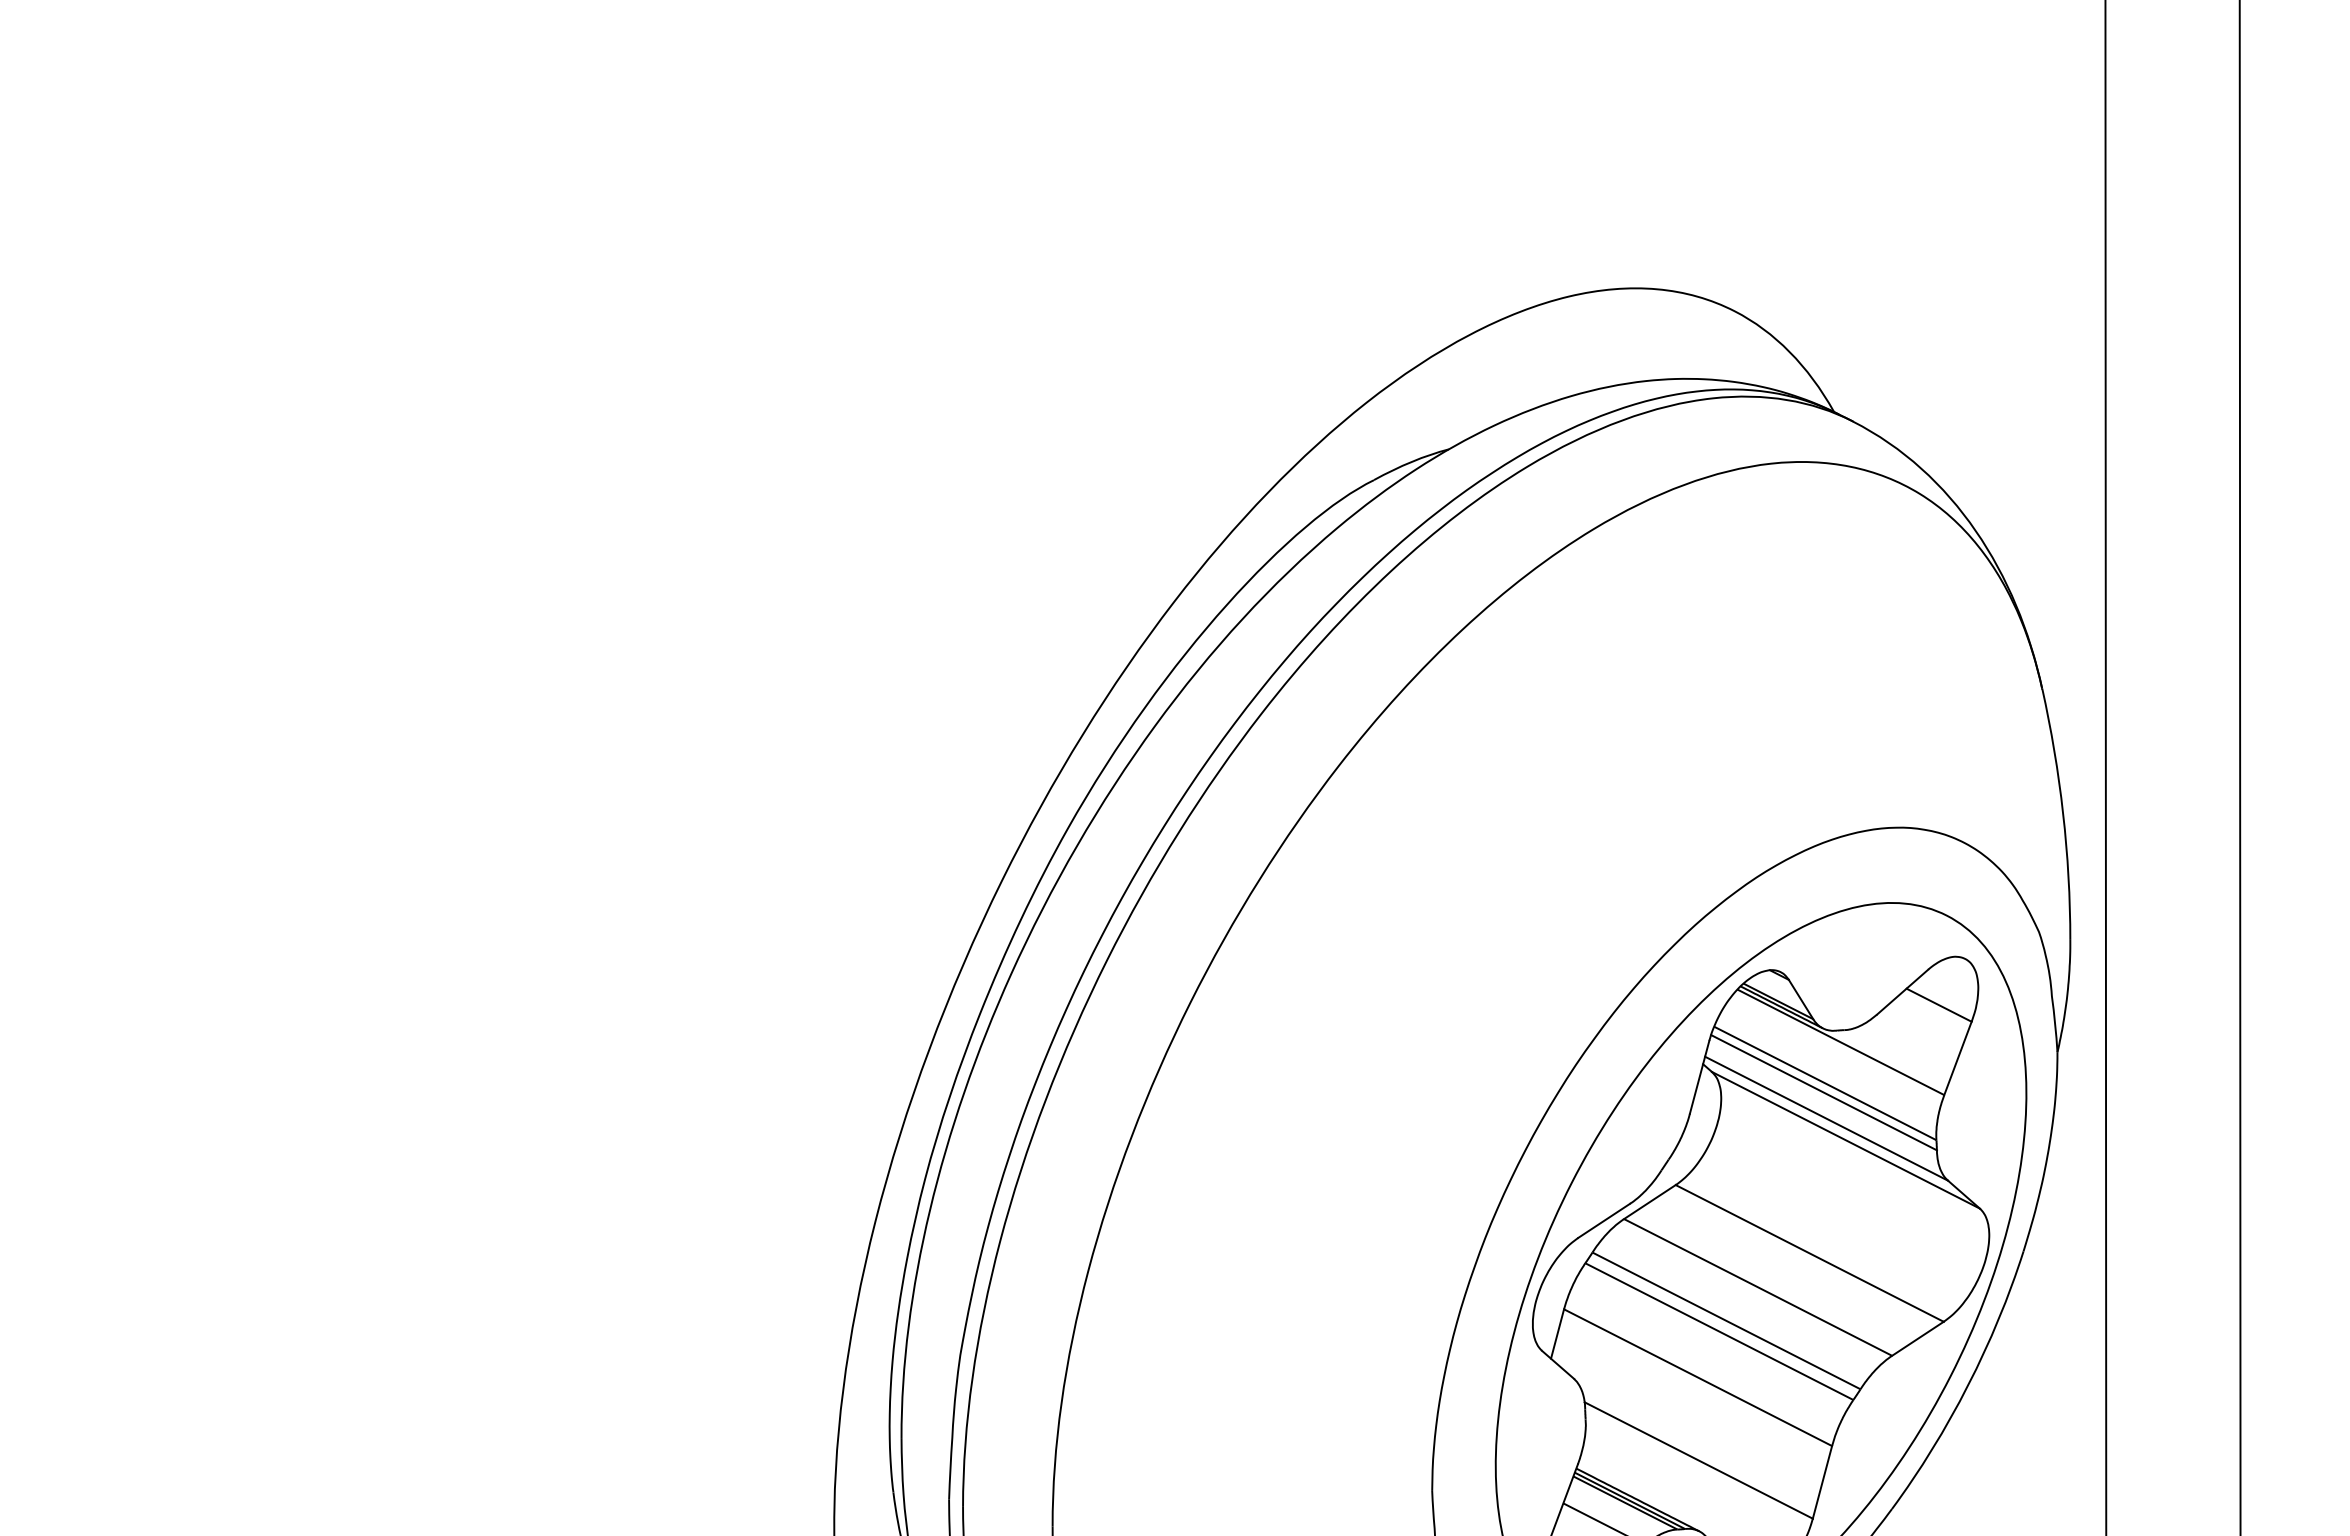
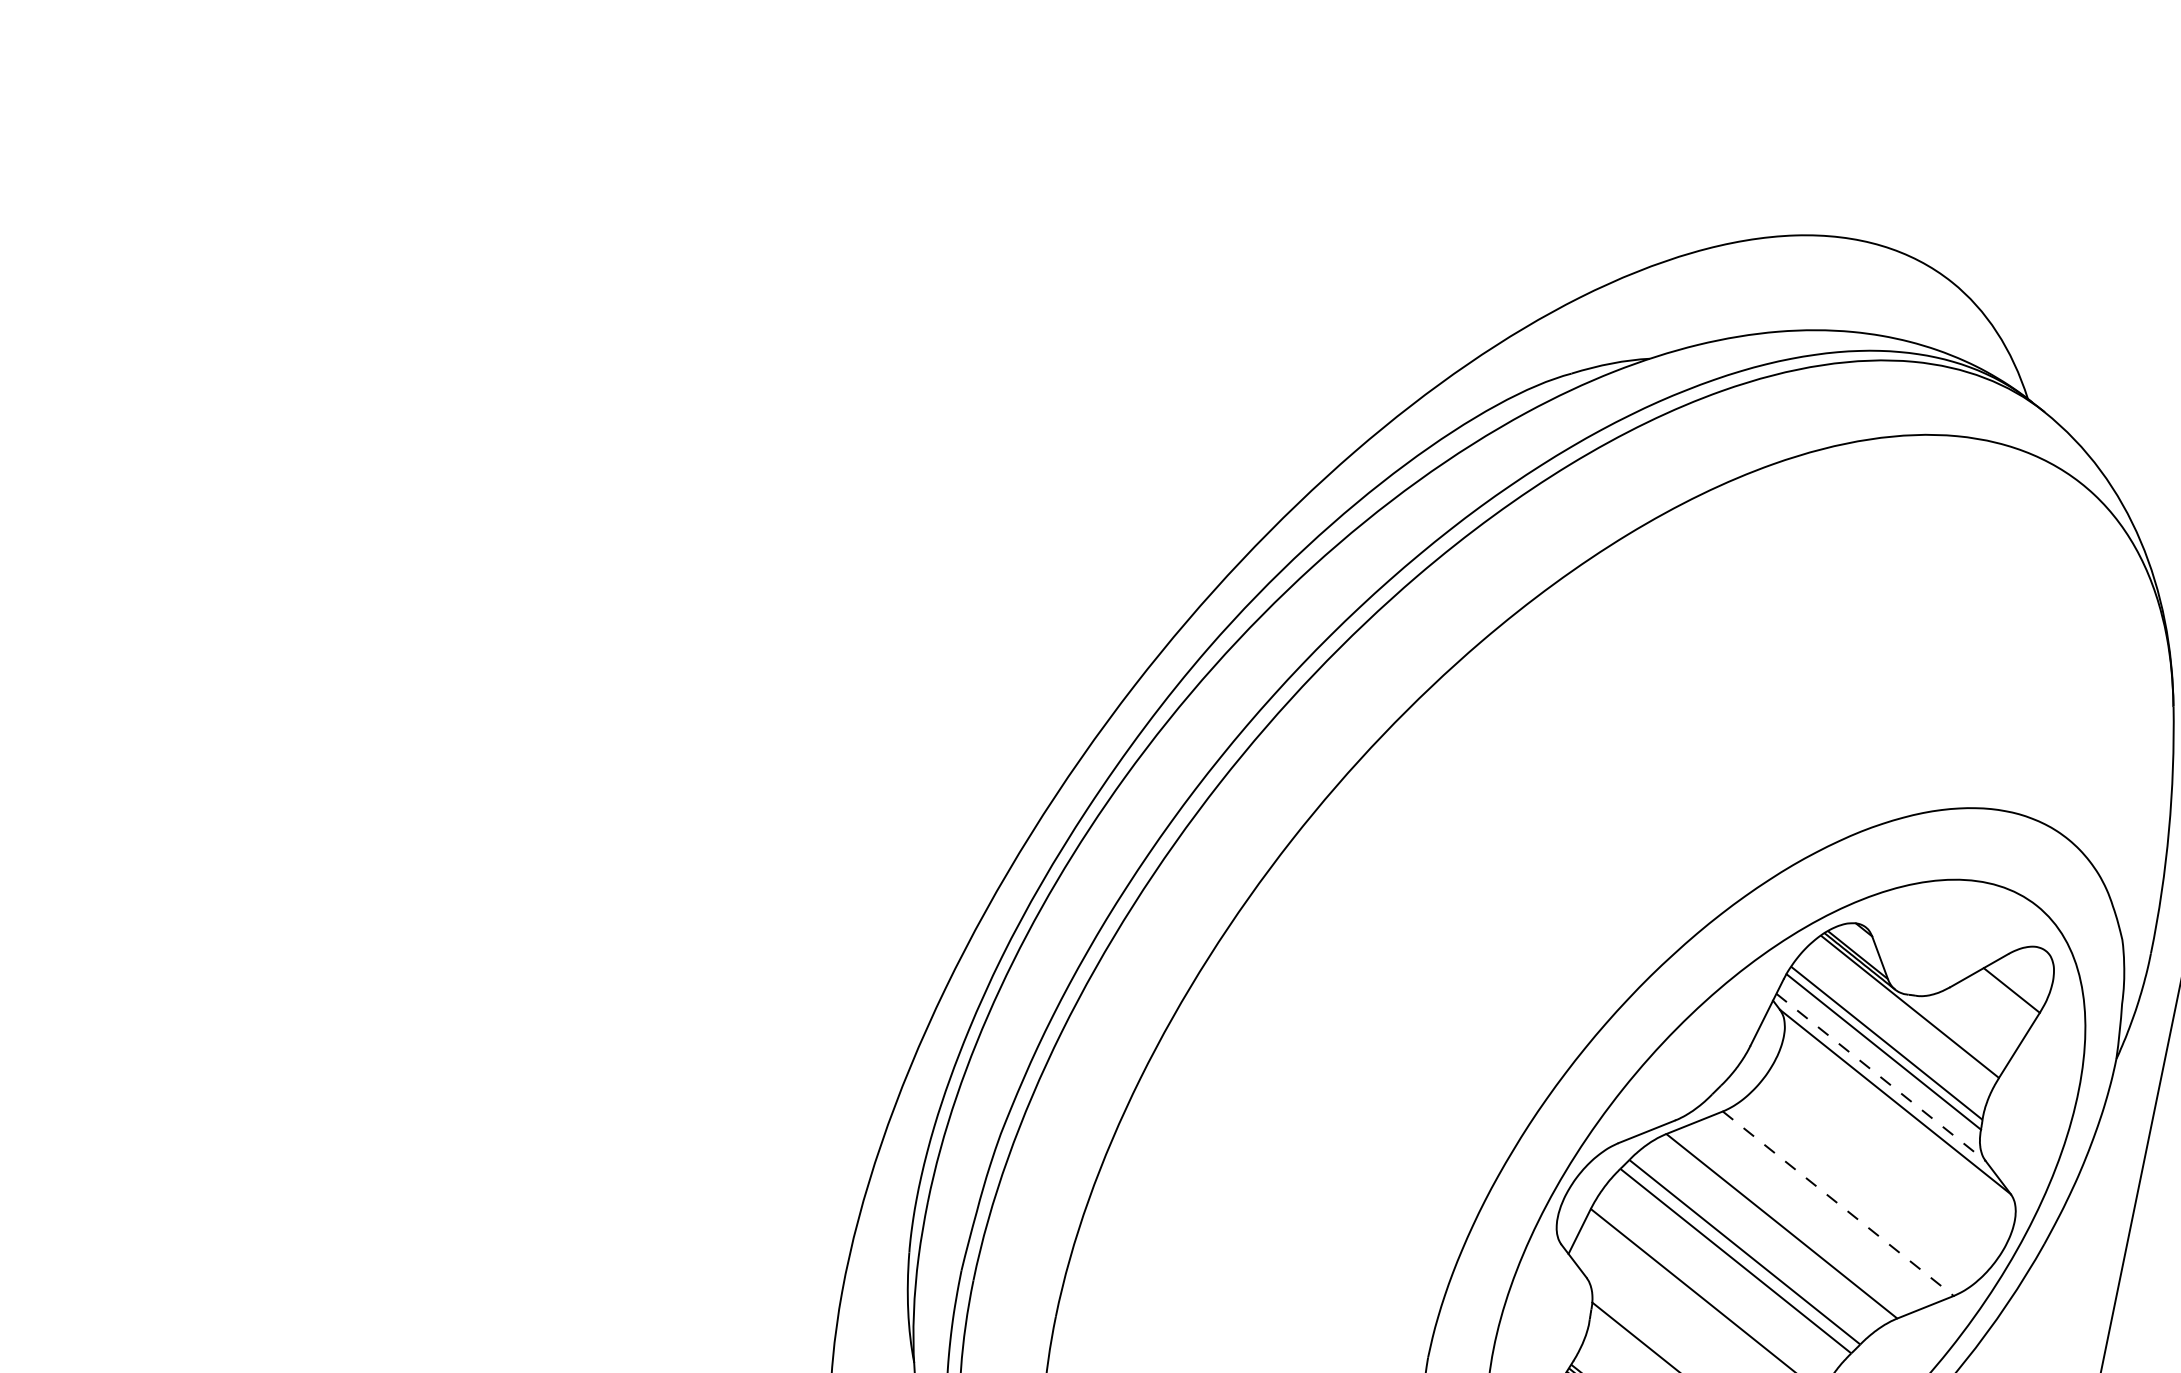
line: (1827, 1118) -> (1882, 1077), solid -> dashed
line: (1810, 1253) -> (1838, 1203), solid -> dashed

